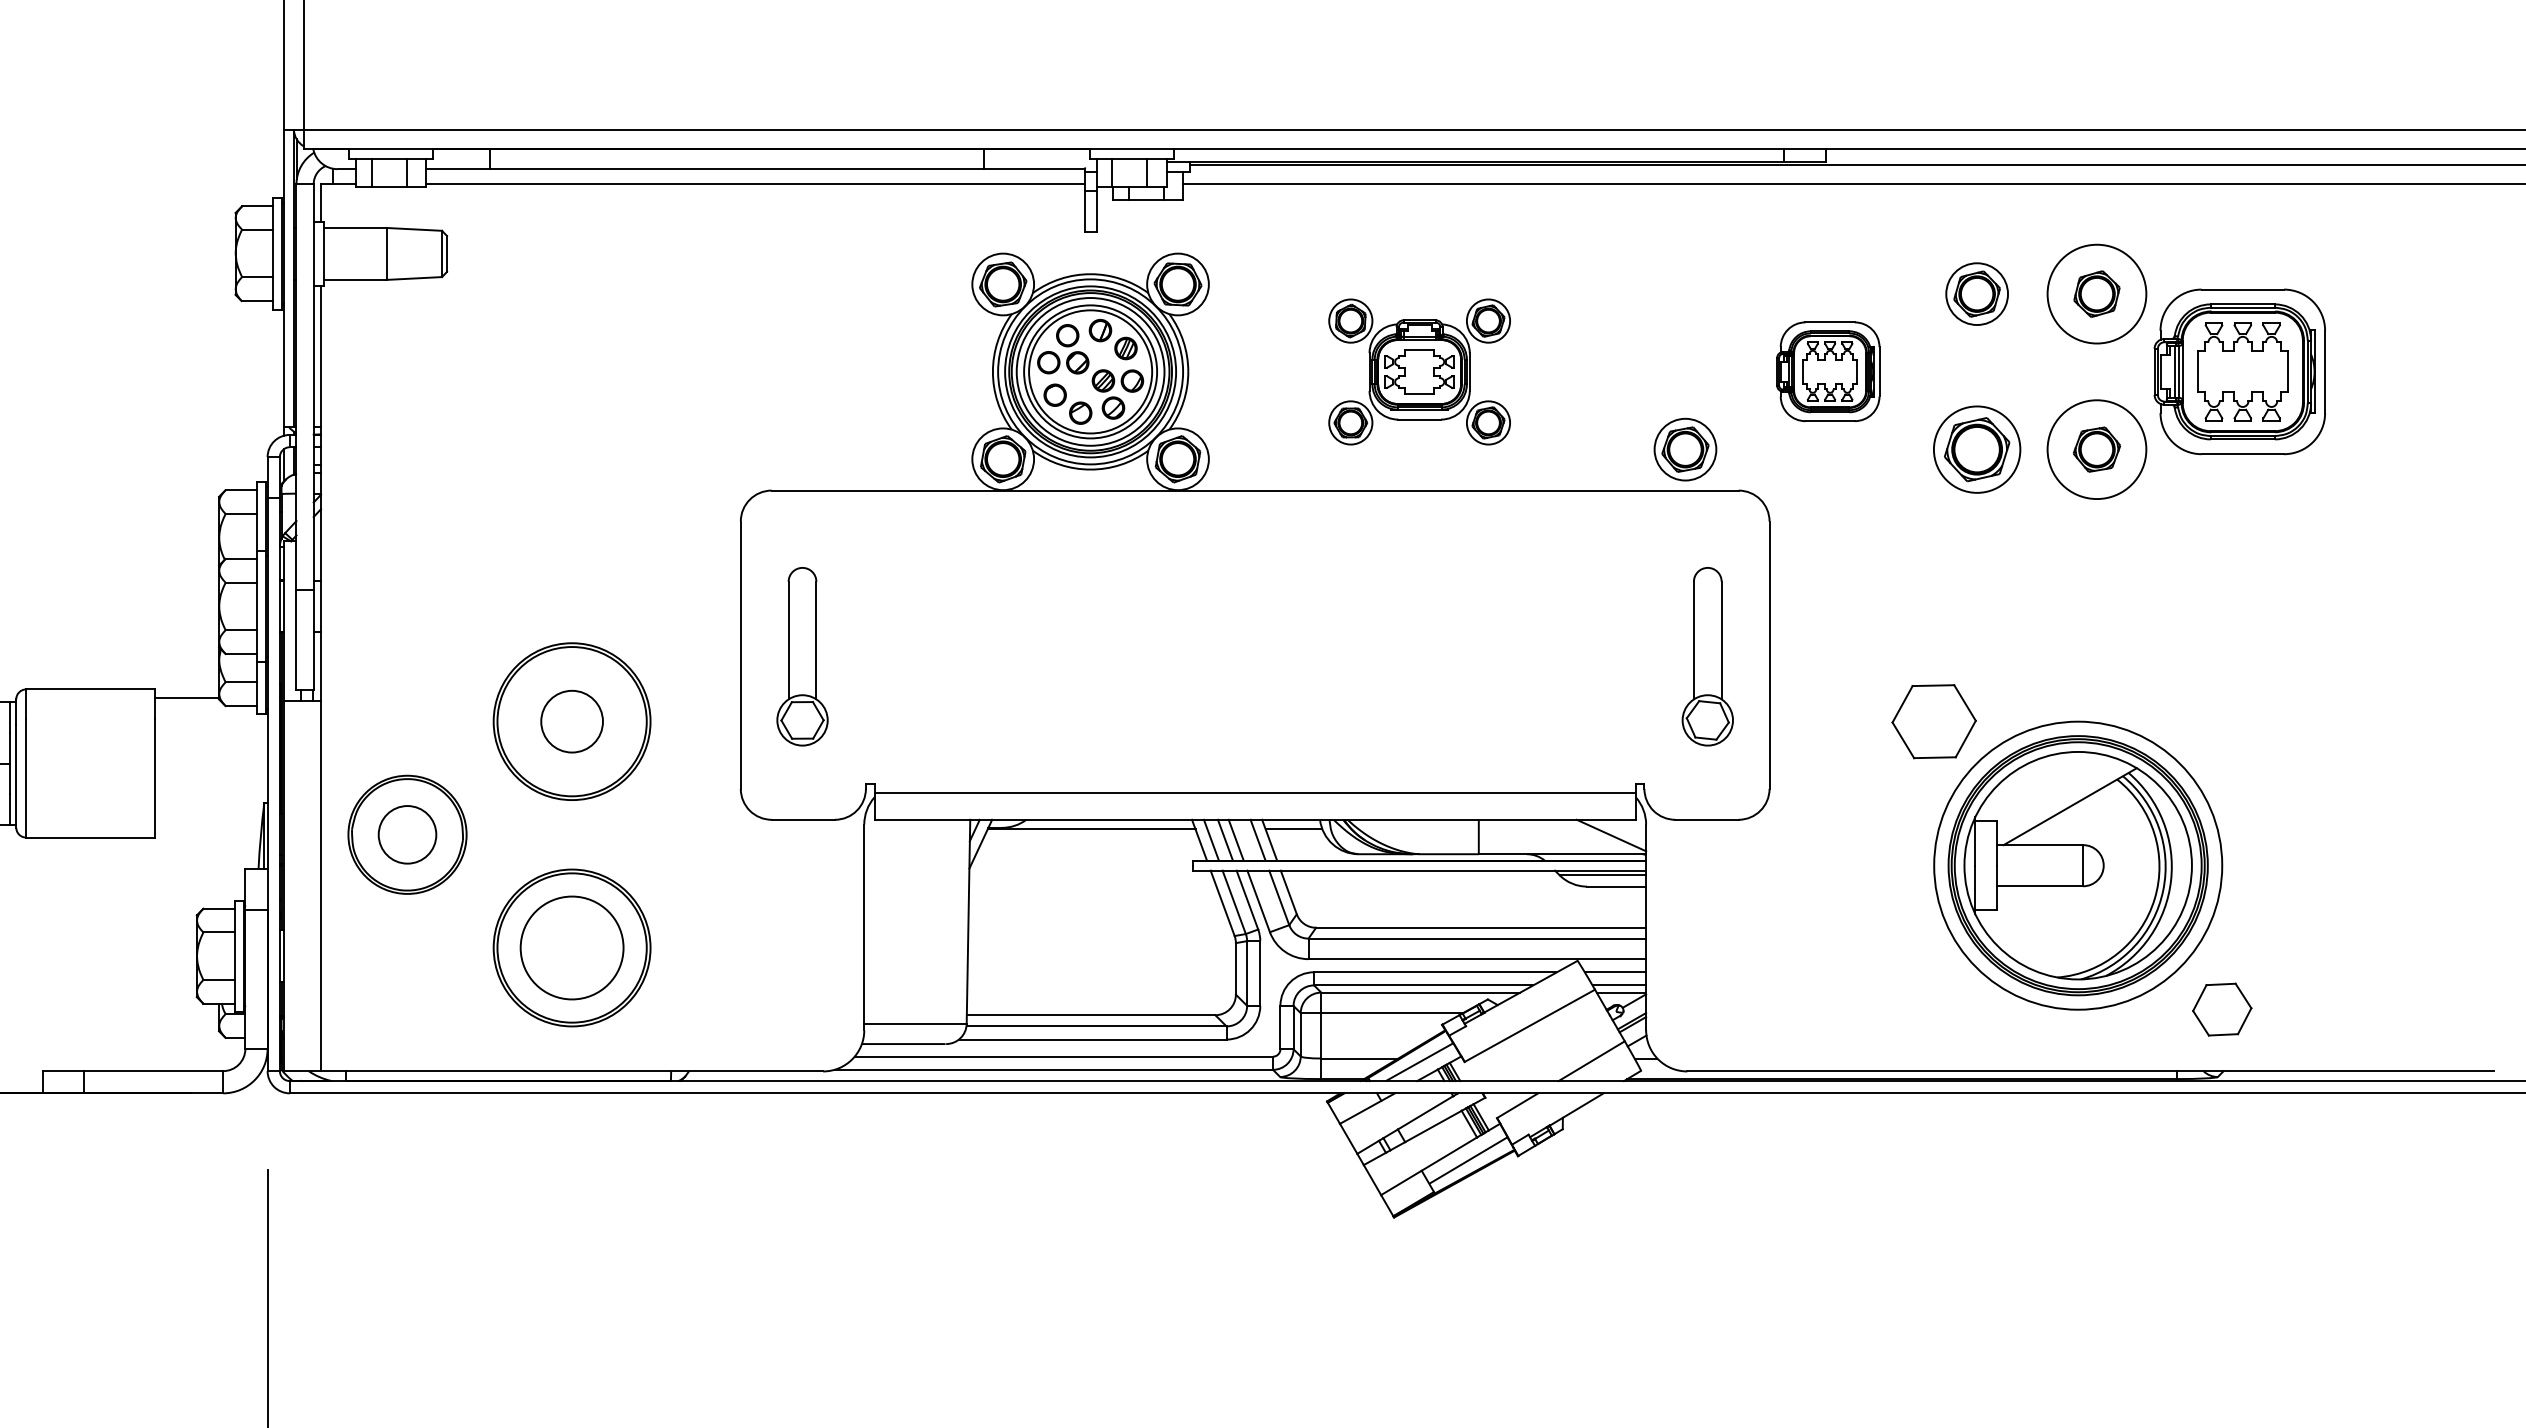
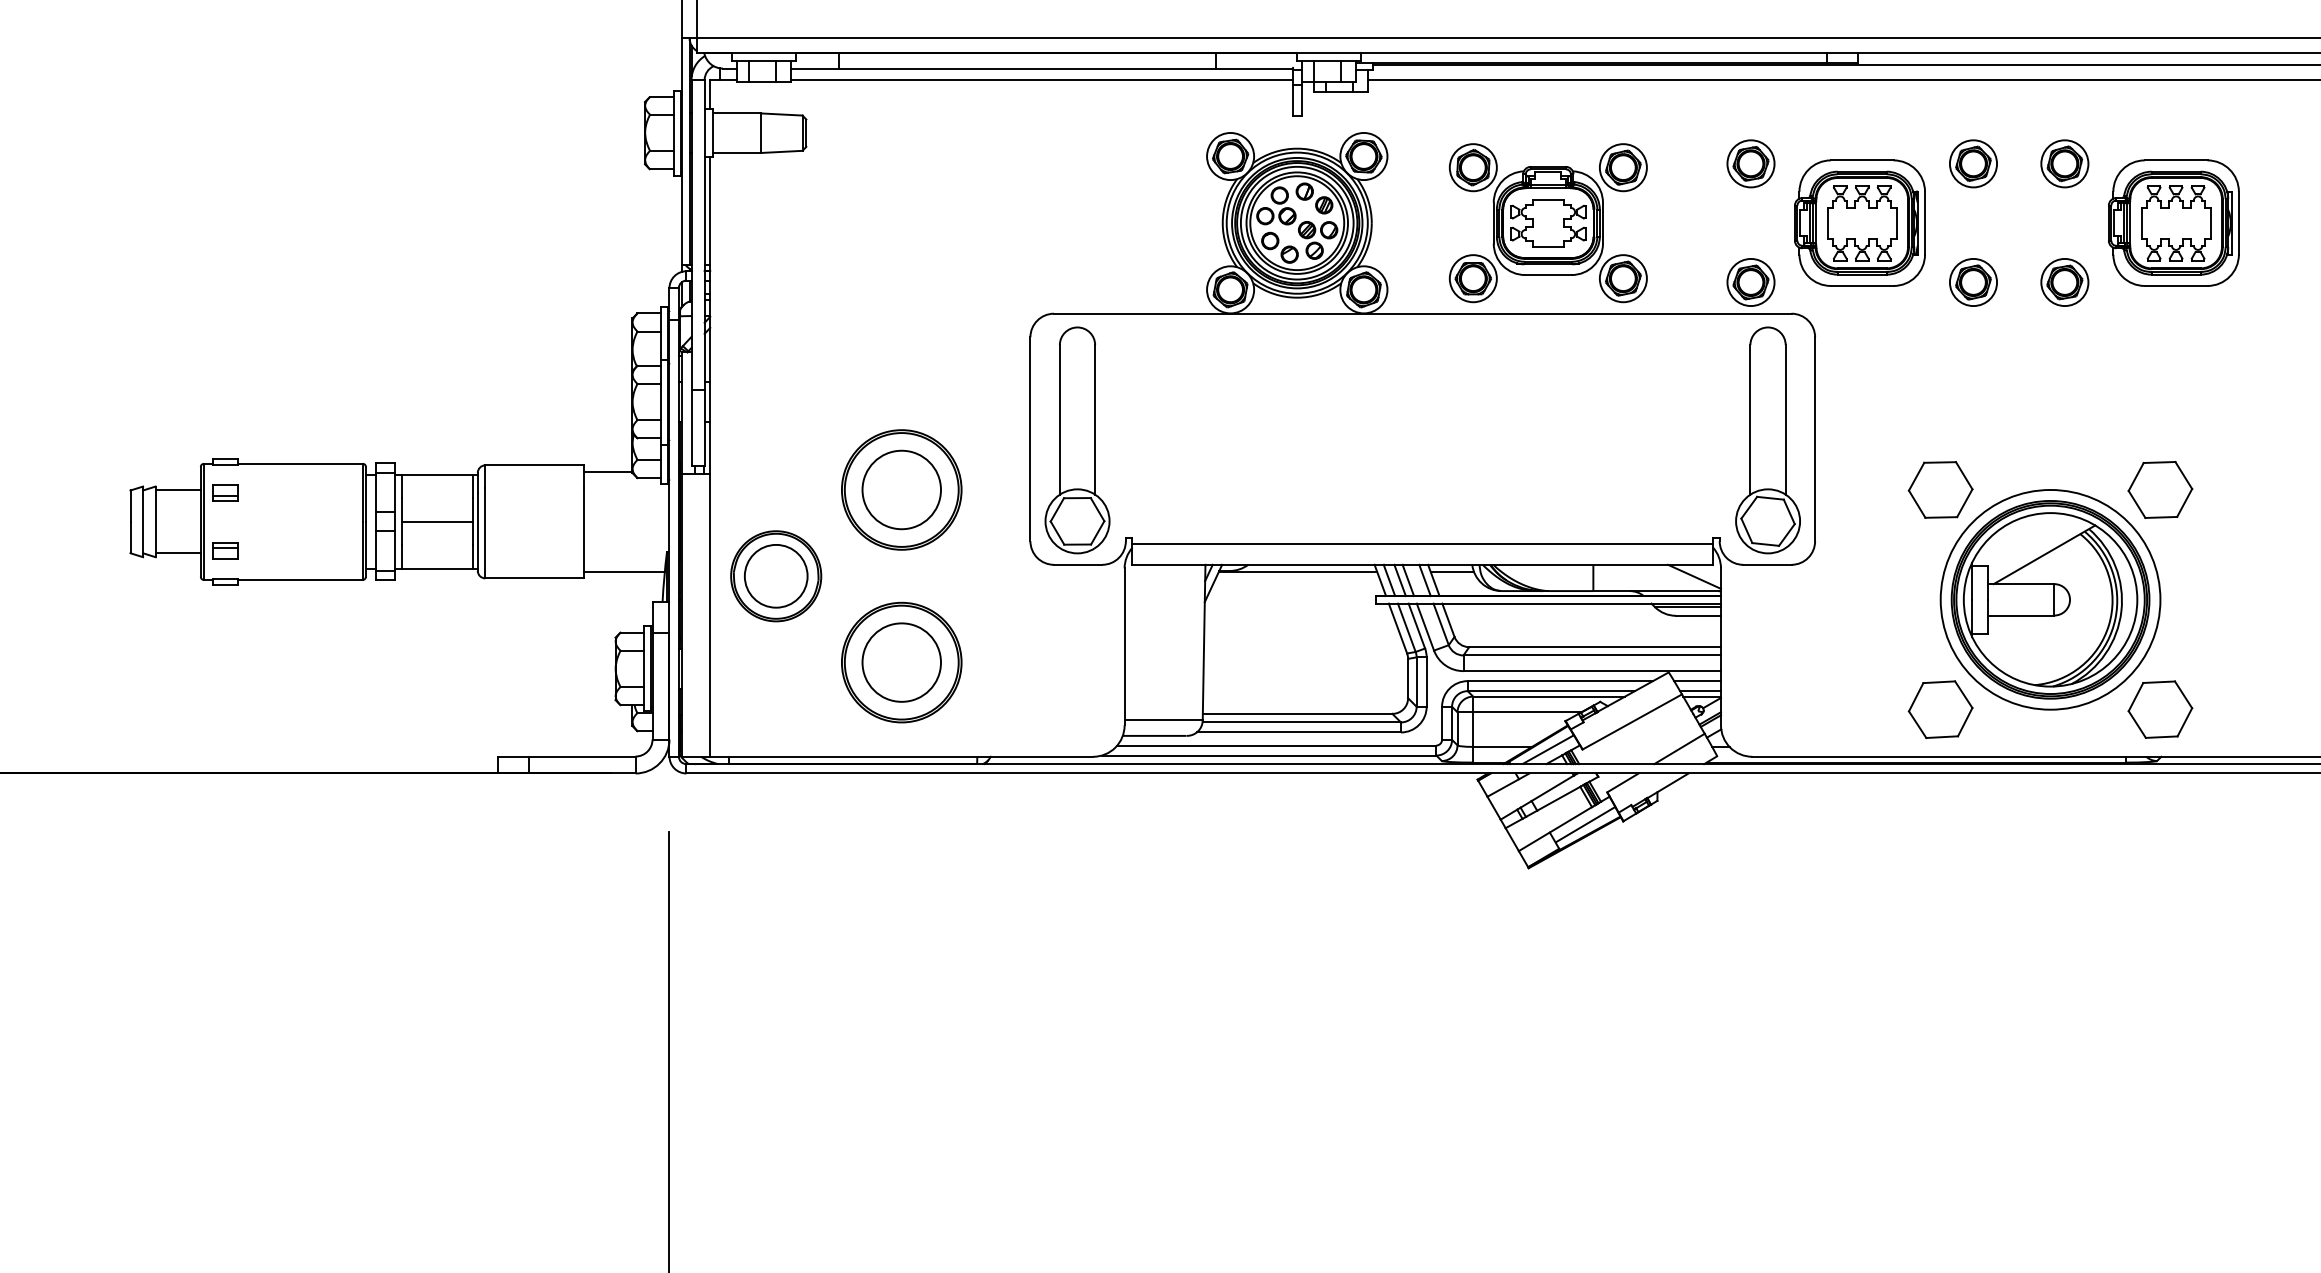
part: (1684, 293) -> (1750, 163), added
circle: (2096, 293) -> (2064, 163), size x0.62
part: (1827, 371) -> (1859, 222), size x1.67
part: (1418, 372) -> (1547, 223), size x1.43
part: (1977, 449) -> (1973, 282), size x0.71
circle: (2096, 449) -> (2064, 282), size x0.62
part: (802, 656) -> (1077, 440), size x1.67
part: (1707, 656) -> (1767, 440), size x1.67
circle: (571, 721) -> (901, 489), size x1.67
part: (2222, 721) -> (2160, 489), added
line: (207, 829) -> (623, 572), added
circle: (406, 833) -> (775, 575), size x1.43
part: (1933, 1009) -> (1940, 709), added
part: (2222, 1009) -> (2160, 709), size x1.43

